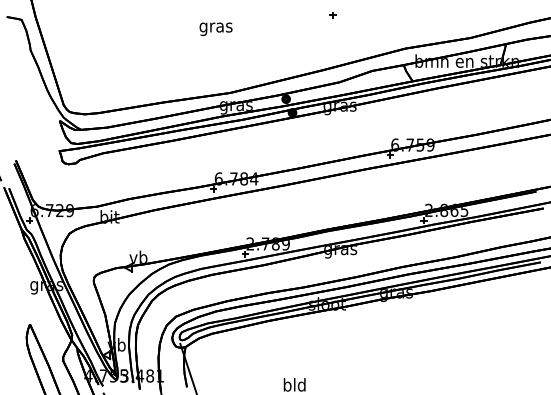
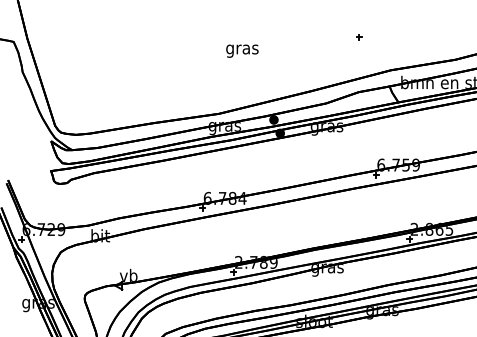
part: (332, 15) -> (358, 37), moved
text: (215, 29) -> (241, 51), moved

